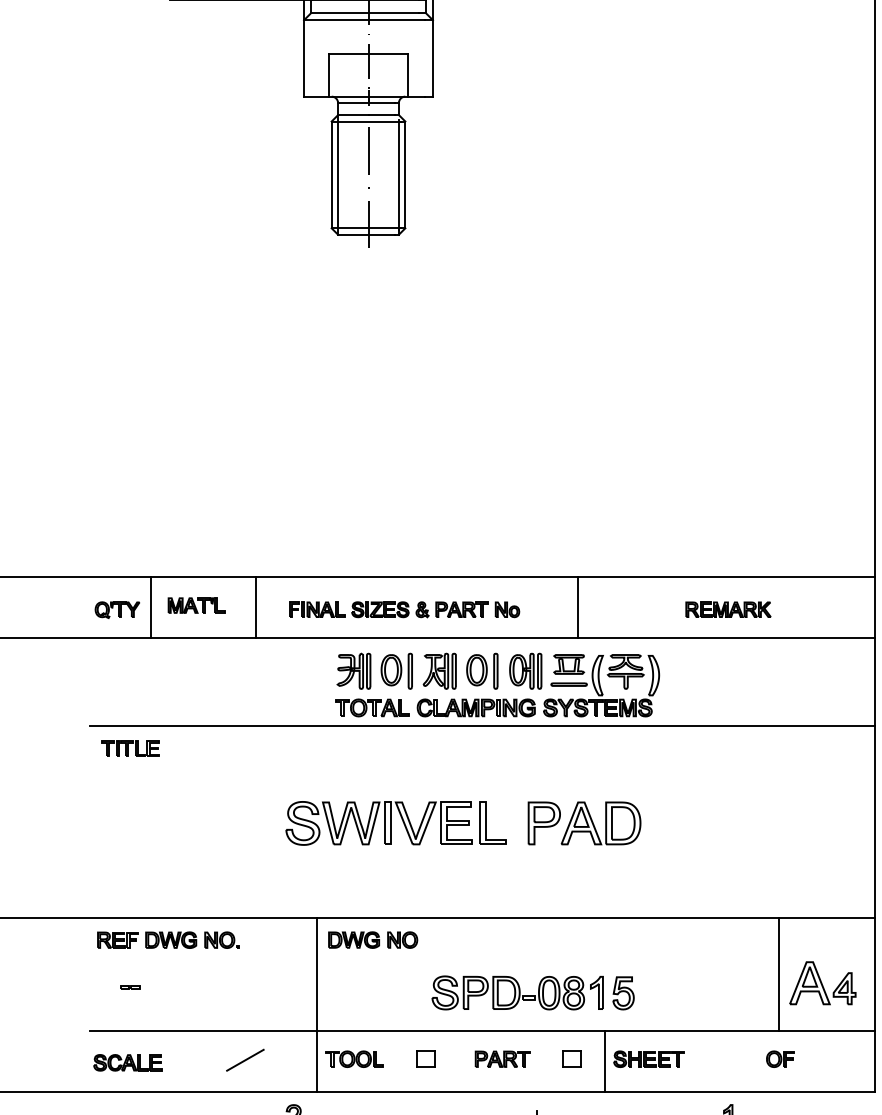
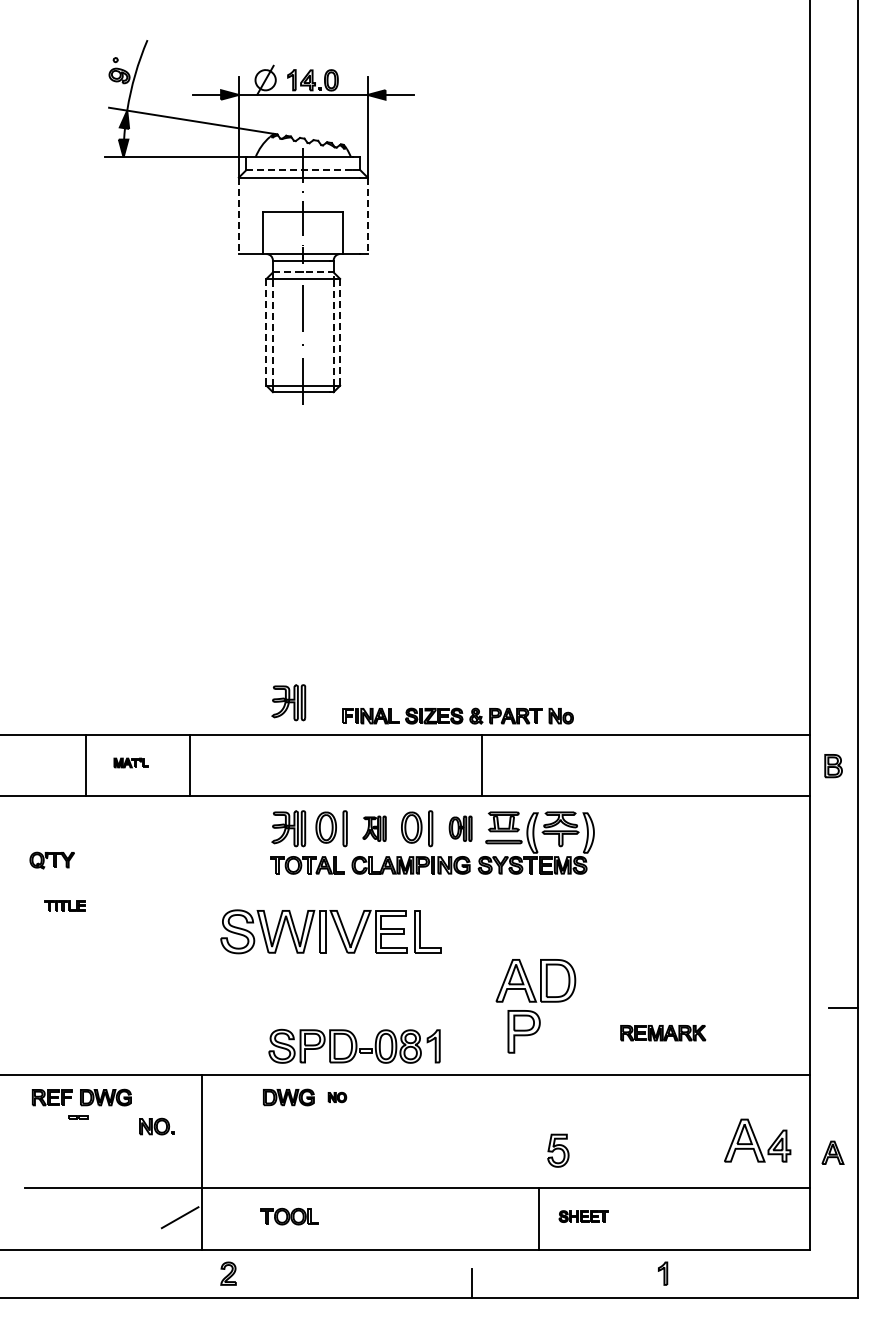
line: (364, 13) -> (299, 170), solid -> dashed
line: (303, 59) -> (238, 216), solid -> dashed
line: (432, 59) -> (367, 216), solid -> dashed
line: (366, 115) -> (301, 272), solid -> dashed
line: (337, 174) -> (272, 331), solid -> dashed
line: (398, 174) -> (333, 331), solid -> dashed
line: (331, 175) -> (266, 332), solid -> dashed
line: (405, 175) -> (340, 332), solid -> dashed
part: (353, 545) -> (288, 702), added
part: (195, 605) -> (130, 762), size x0.6
line: (578, 607) -> (482, 764), moved
part: (403, 609) -> (457, 715), moved
part: (116, 610) -> (51, 860), moved
part: (728, 610) -> (663, 1033), moved
part: (439, 671) -> (374, 828), size x0.7
part: (525, 671) -> (460, 828), size x0.7
line: (481, 726) -> (416, 883), removed
part: (130, 748) -> (65, 905), size x0.7
part: (395, 823) -> (330, 931), moved
part: (543, 823) -> (523, 1031), moved
part: (221, 940) -> (156, 1126), moved
part: (402, 940) -> (337, 1097), size x0.6
line: (778, 974) -> (713, 1131), removed
line: (130, 987) -> (78, 1117), moved
part: (517, 992) -> (354, 1045), moved
line: (316, 1005) -> (202, 1162), moved
part: (425, 1059) -> (360, 1216), removed
part: (502, 1059) -> (437, 1216), removed
part: (571, 1059) -> (506, 1216), removed
part: (648, 1059) -> (583, 1216), size x0.7
part: (779, 1059) -> (714, 1216), removed
part: (127, 1062) -> (62, 1219), removed

